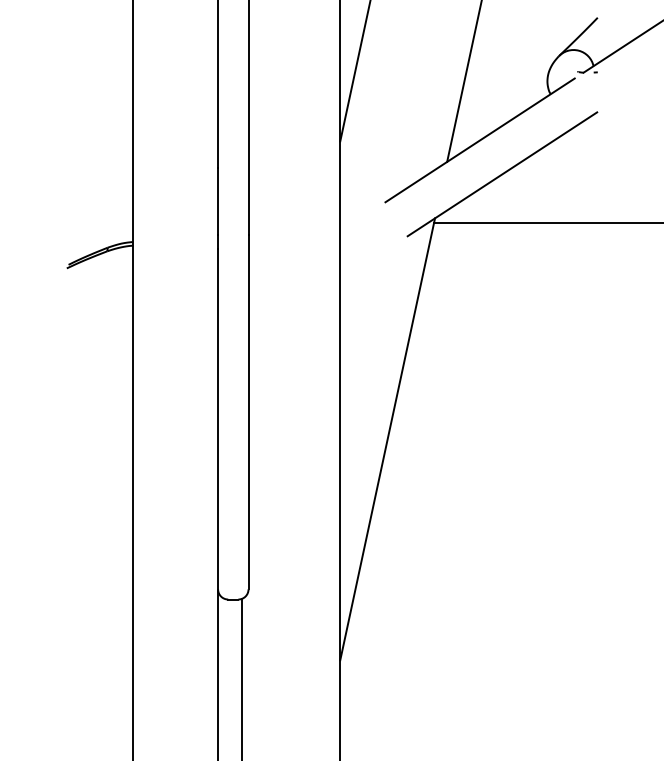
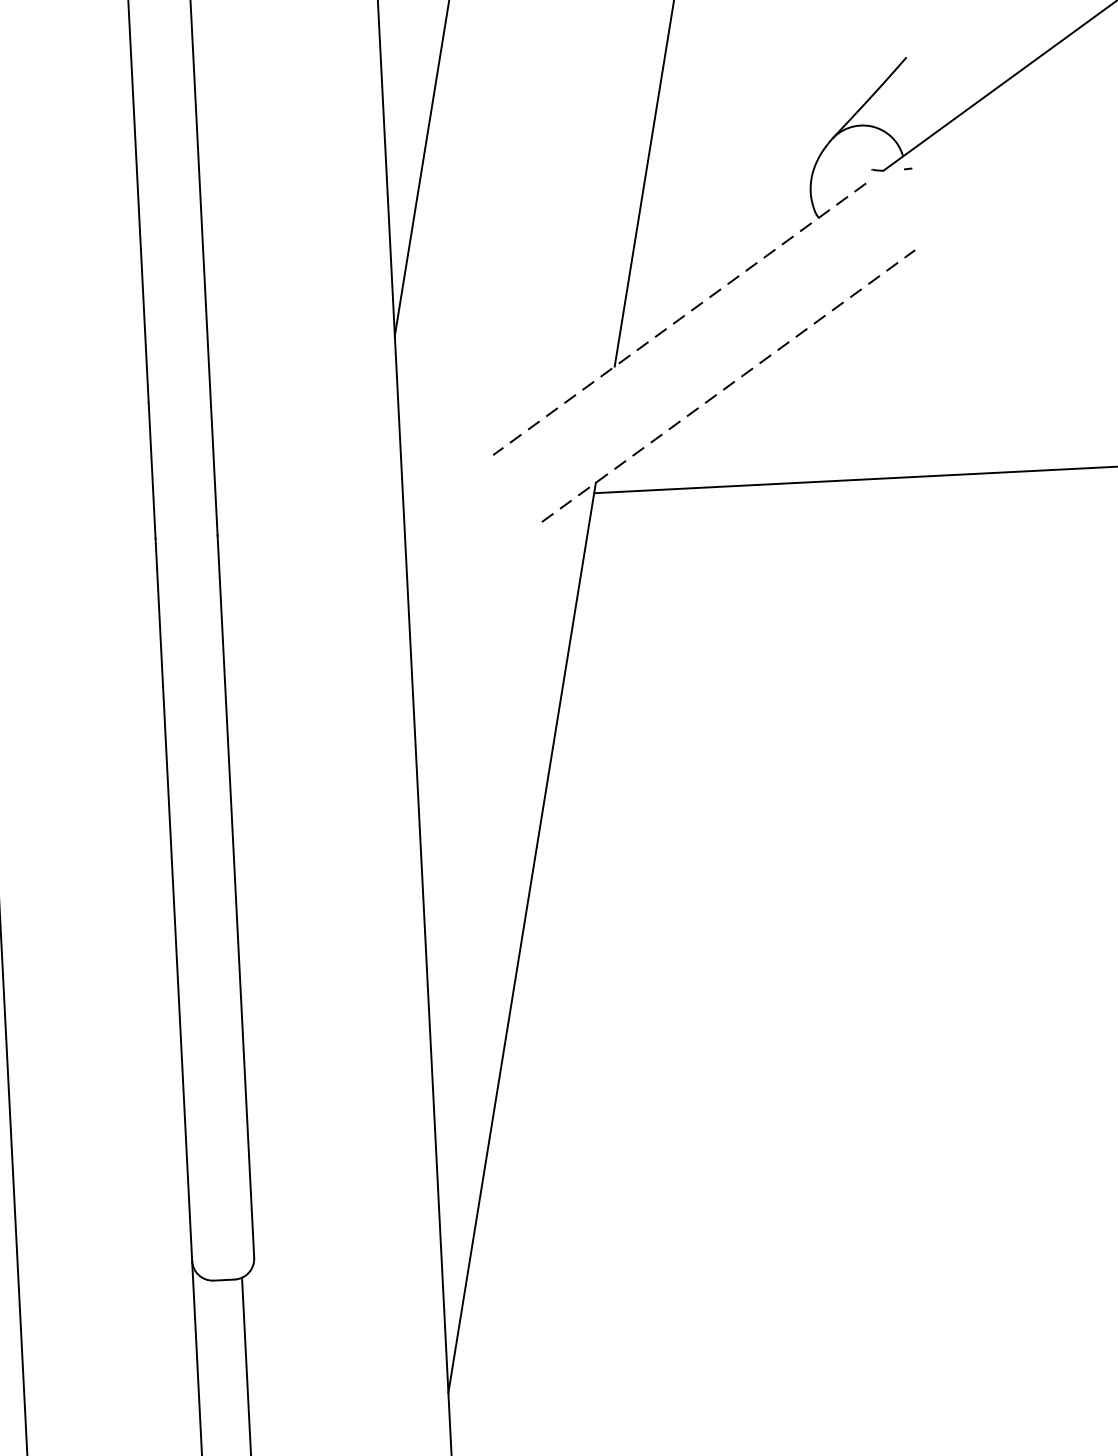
line: (479, 140) -> (678, 319), solid -> dashed
line: (502, 174) -> (728, 386), solid -> dashed

